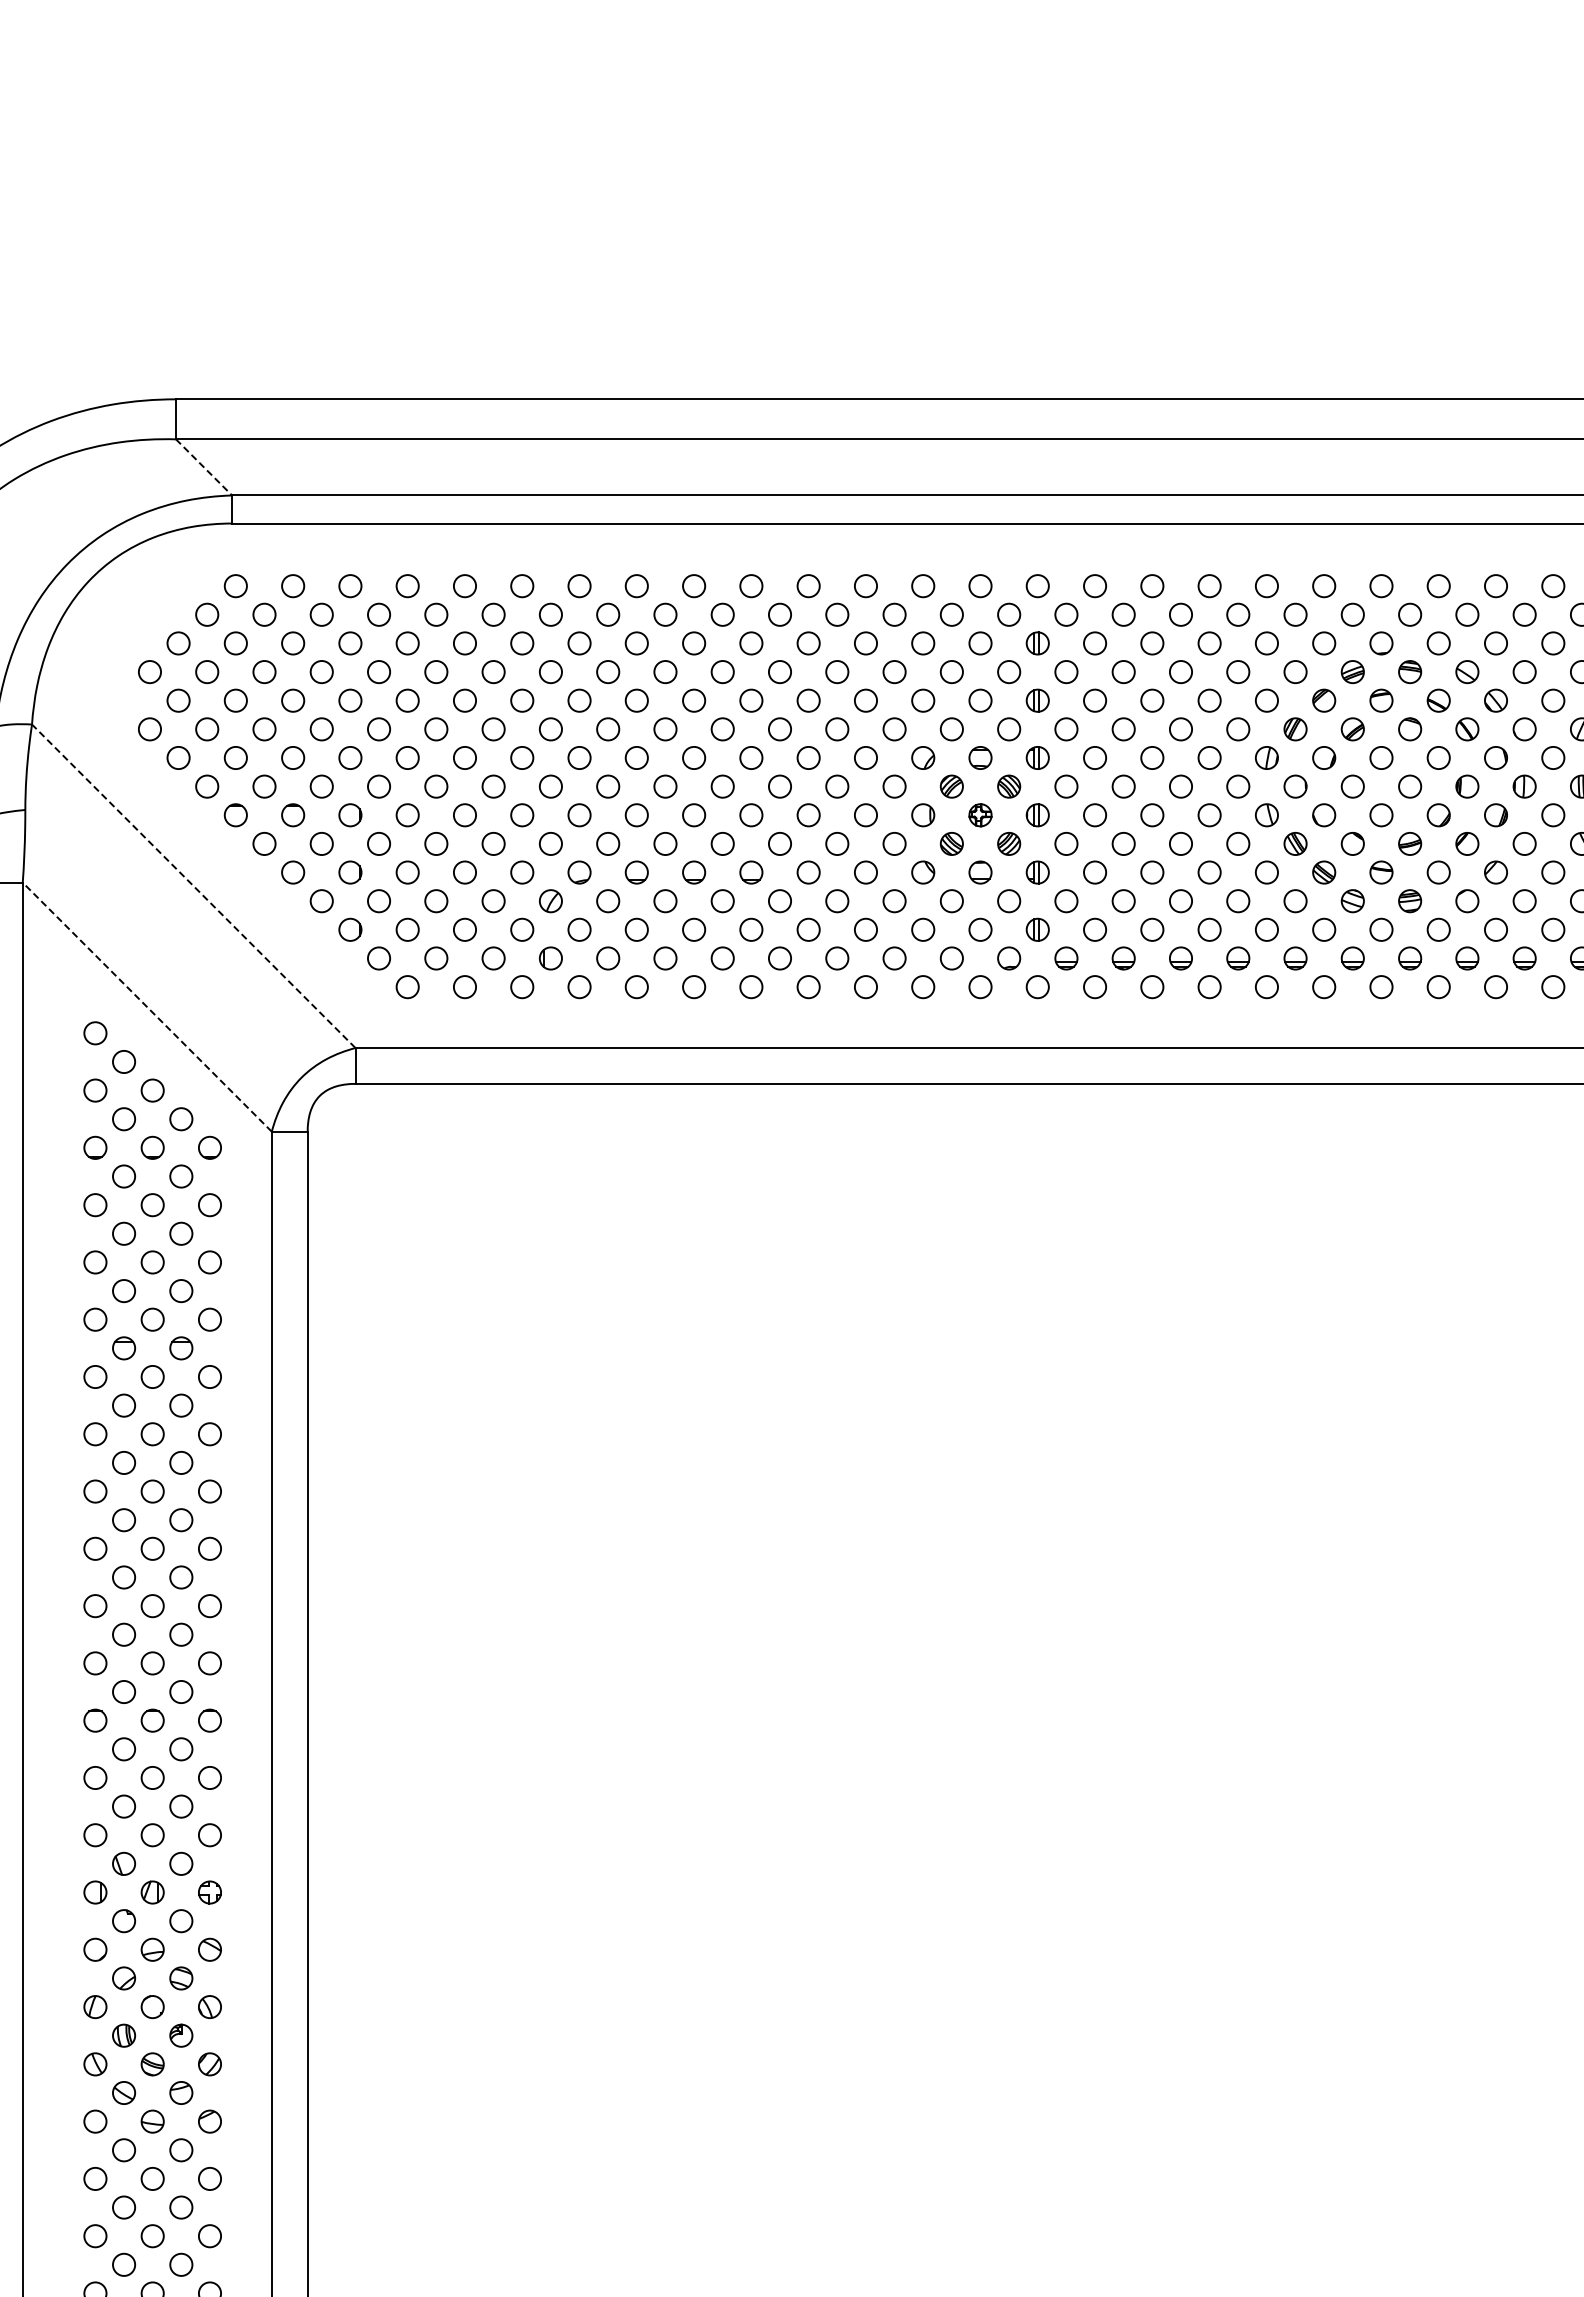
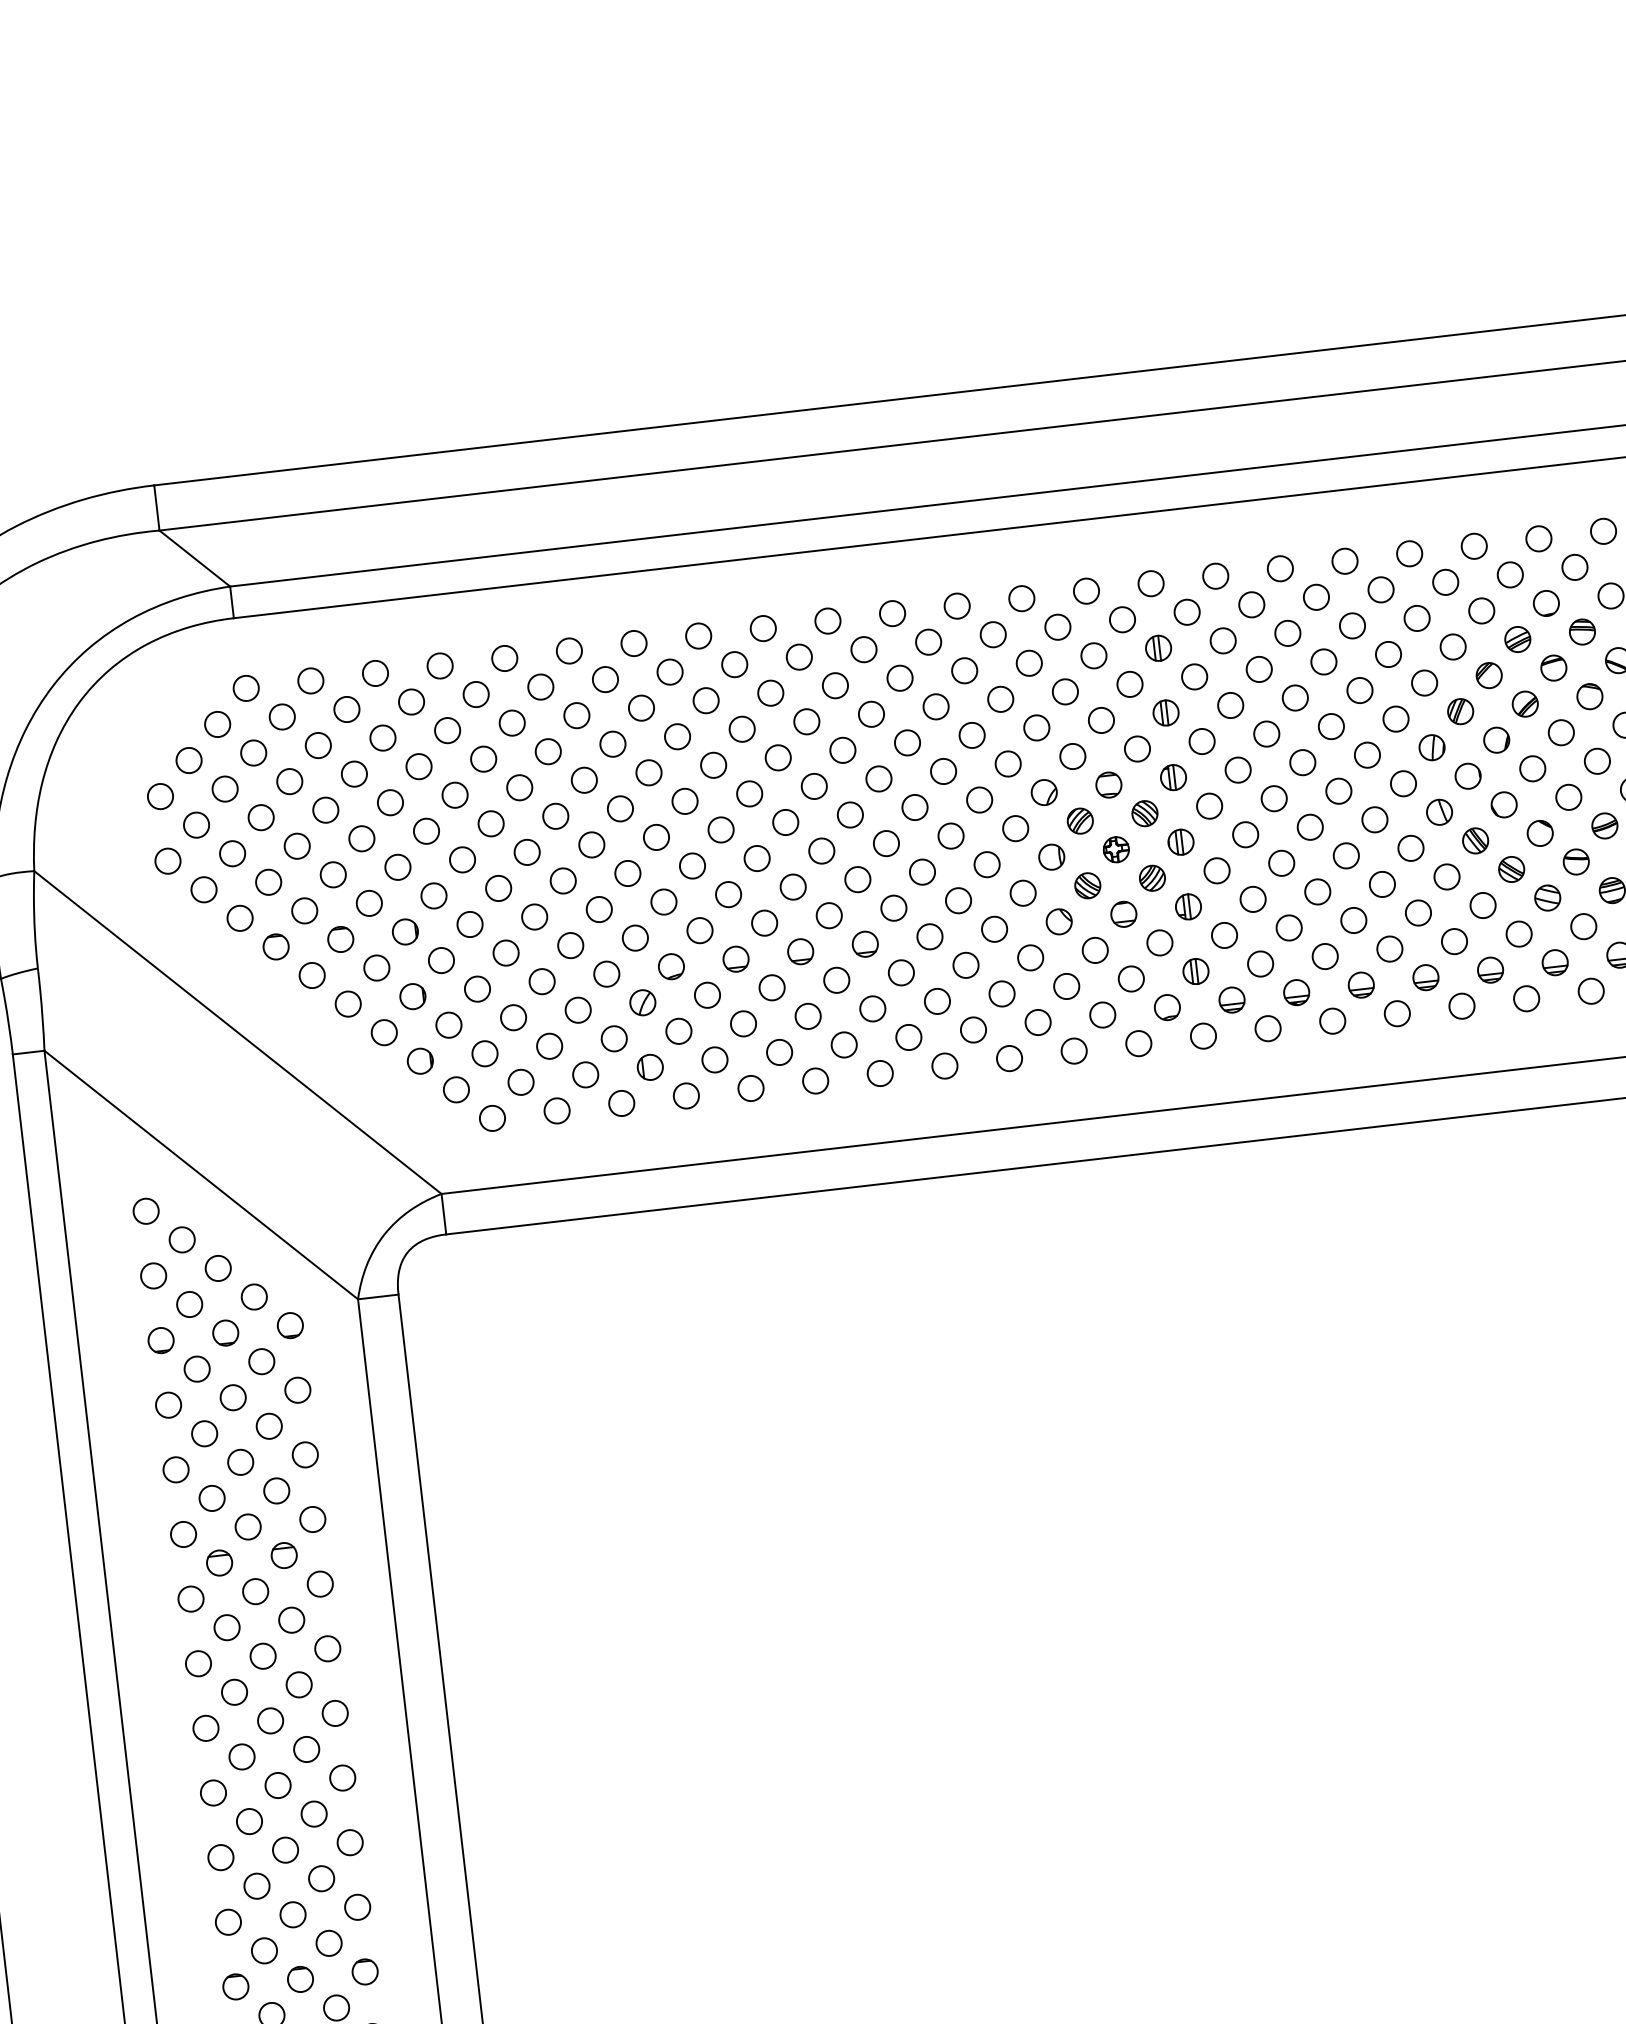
line: (204, 467) -> (195, 558), dashed -> solid
line: (193, 886) -> (237, 1032), dashed -> solid
line: (146, 1006) -> (200, 1174), dashed -> solid

